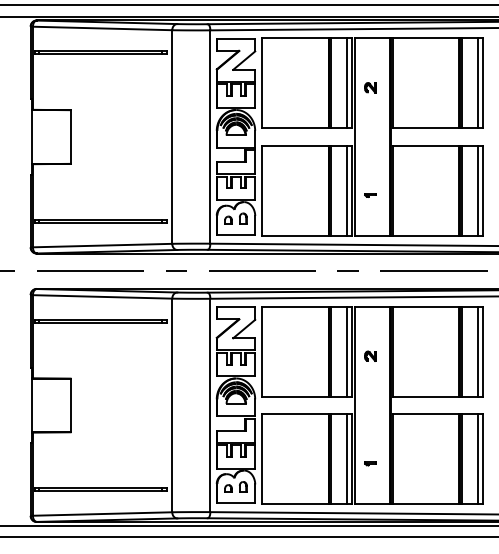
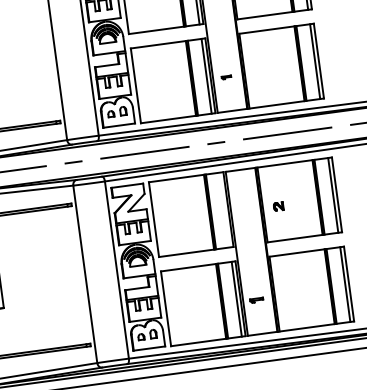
line: (347, 351) -> (224, 209), removed
part: (370, 355) -> (278, 205), moved
part: (370, 463) -> (256, 300), size x1.4

